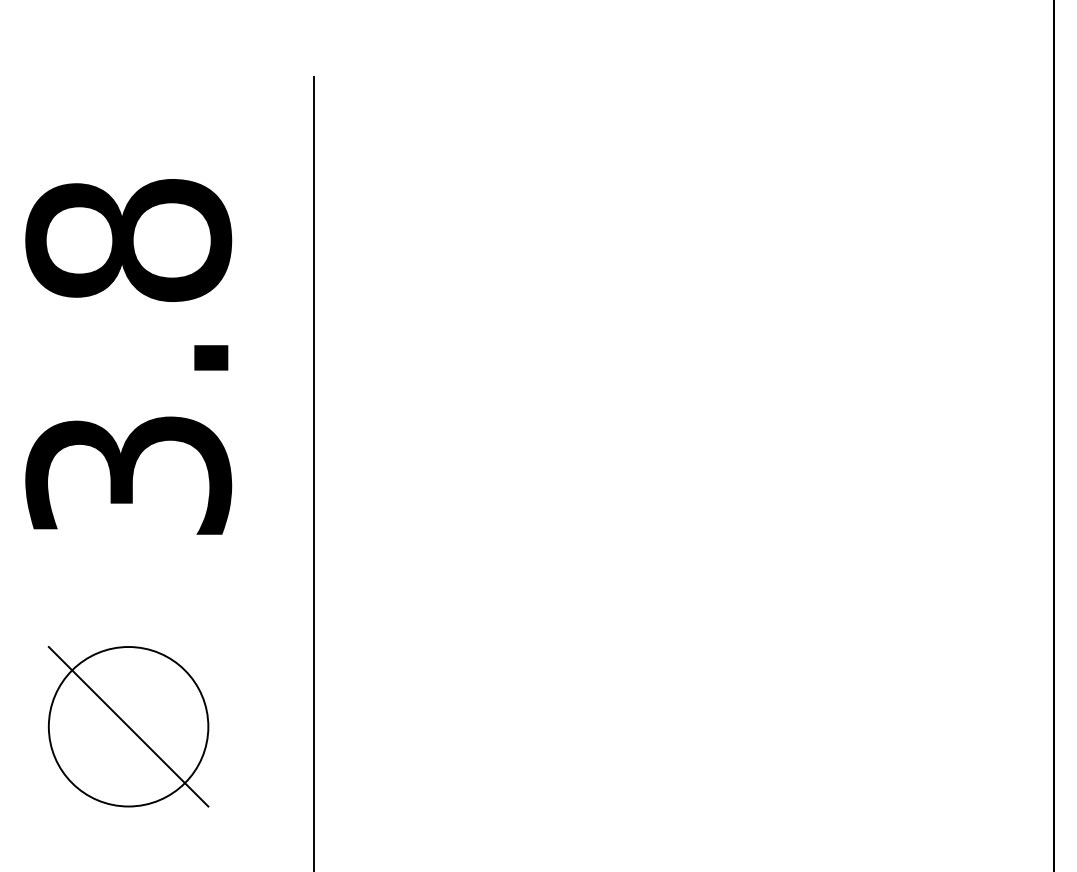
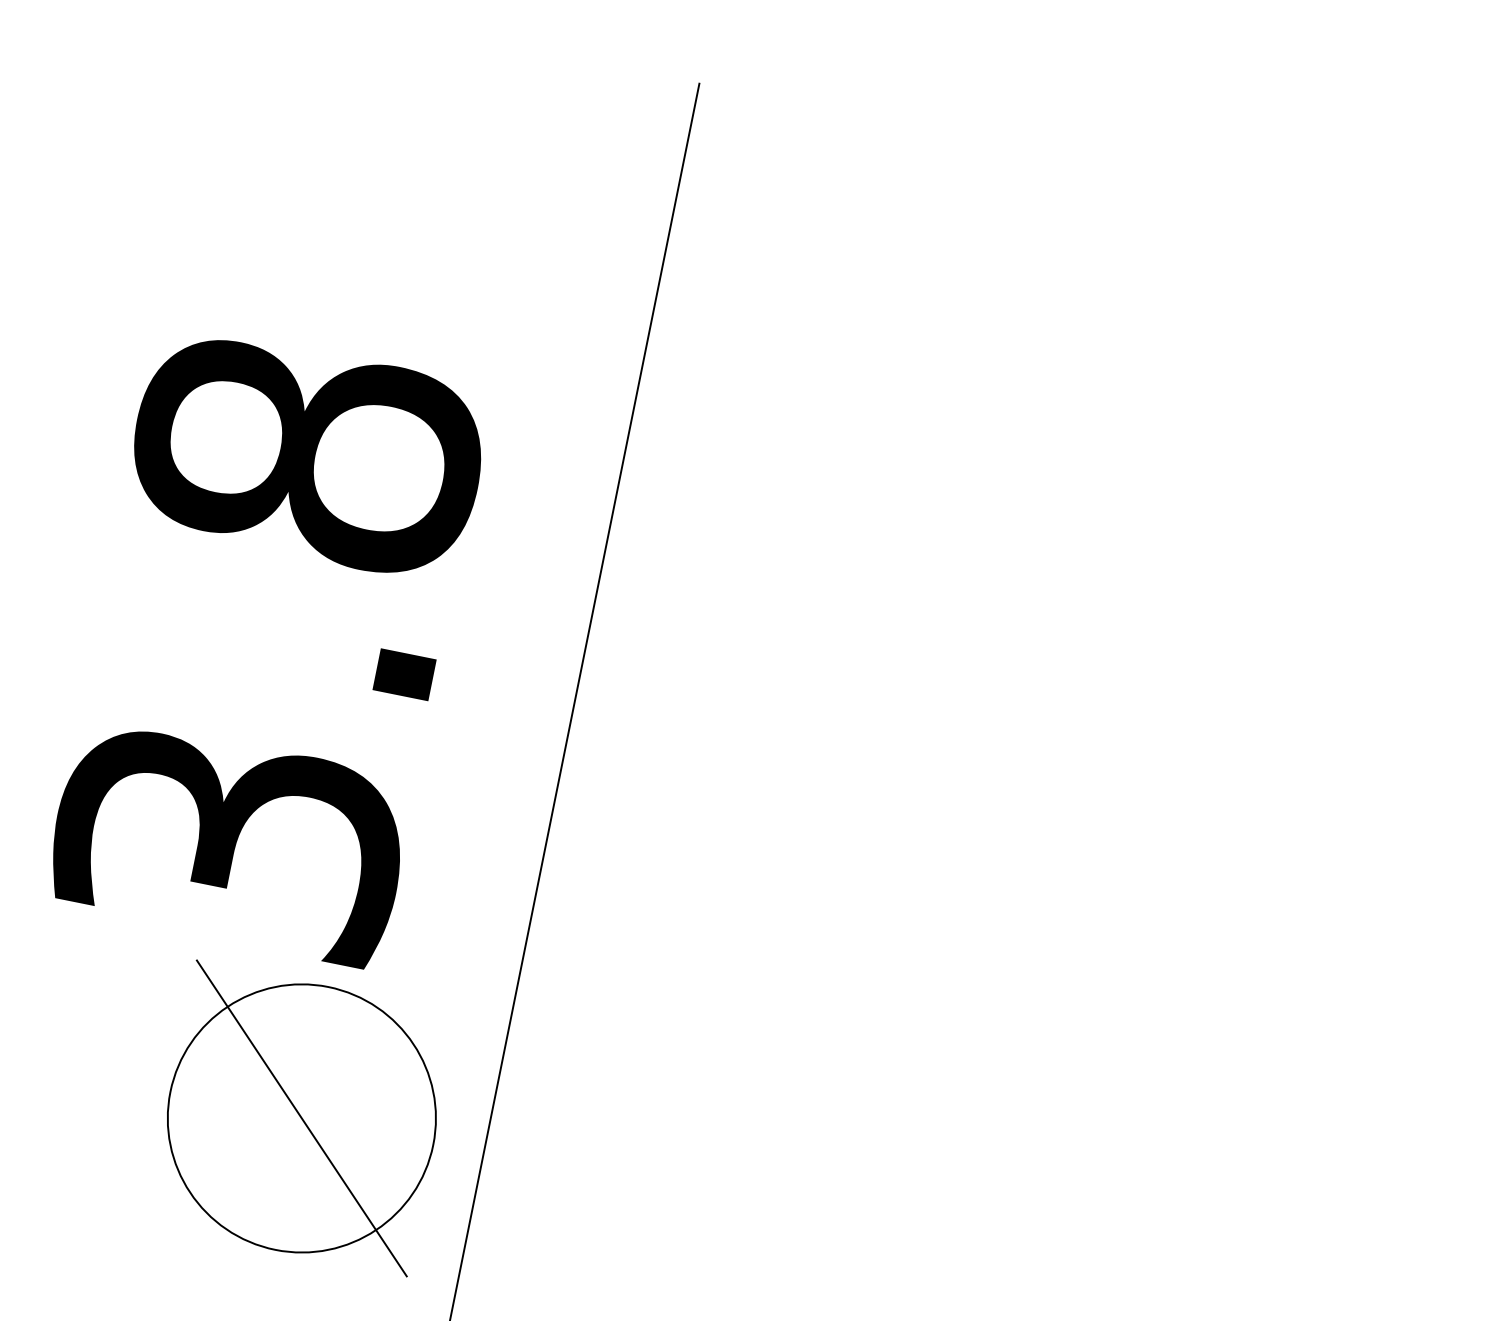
text: (128, 356) -> (268, 644), moved
part: (128, 726) -> (301, 1117), moved

